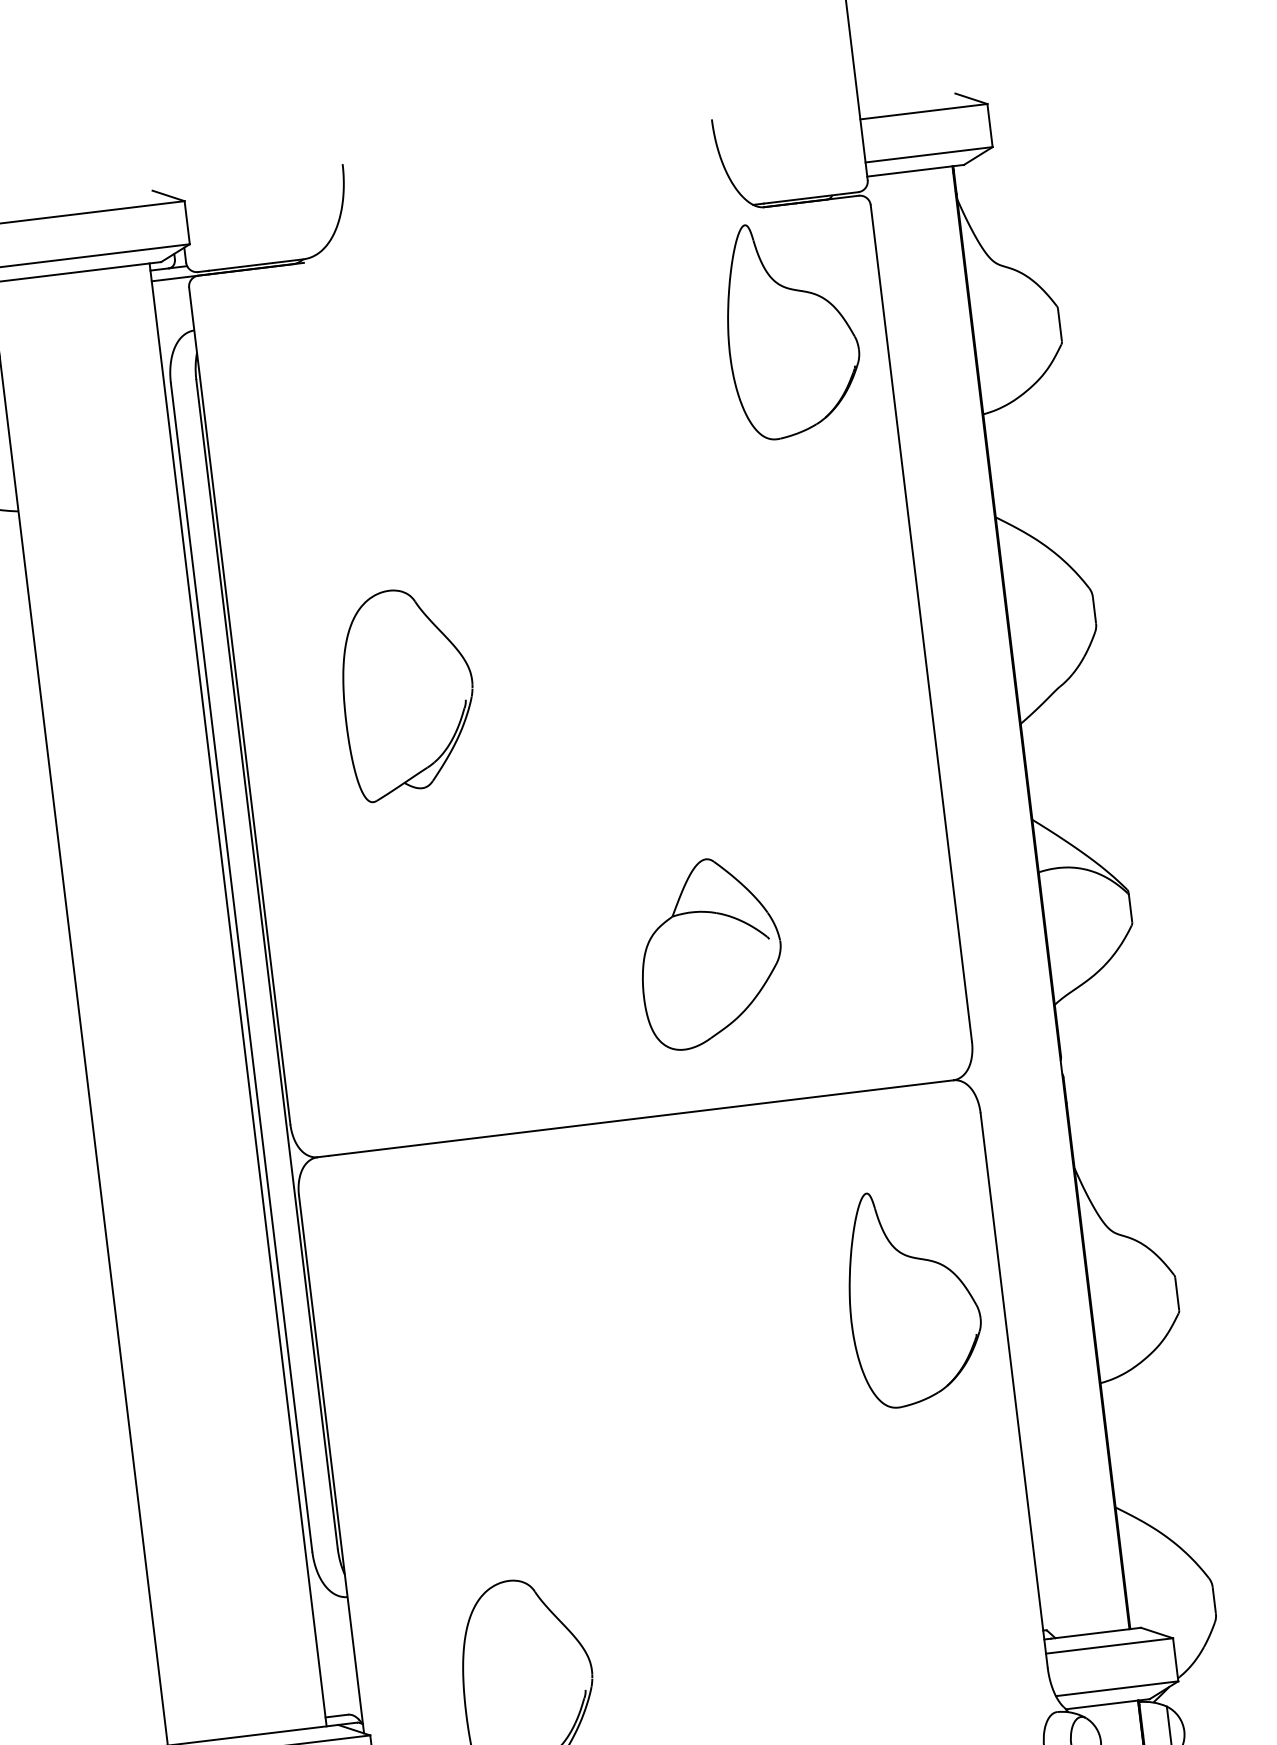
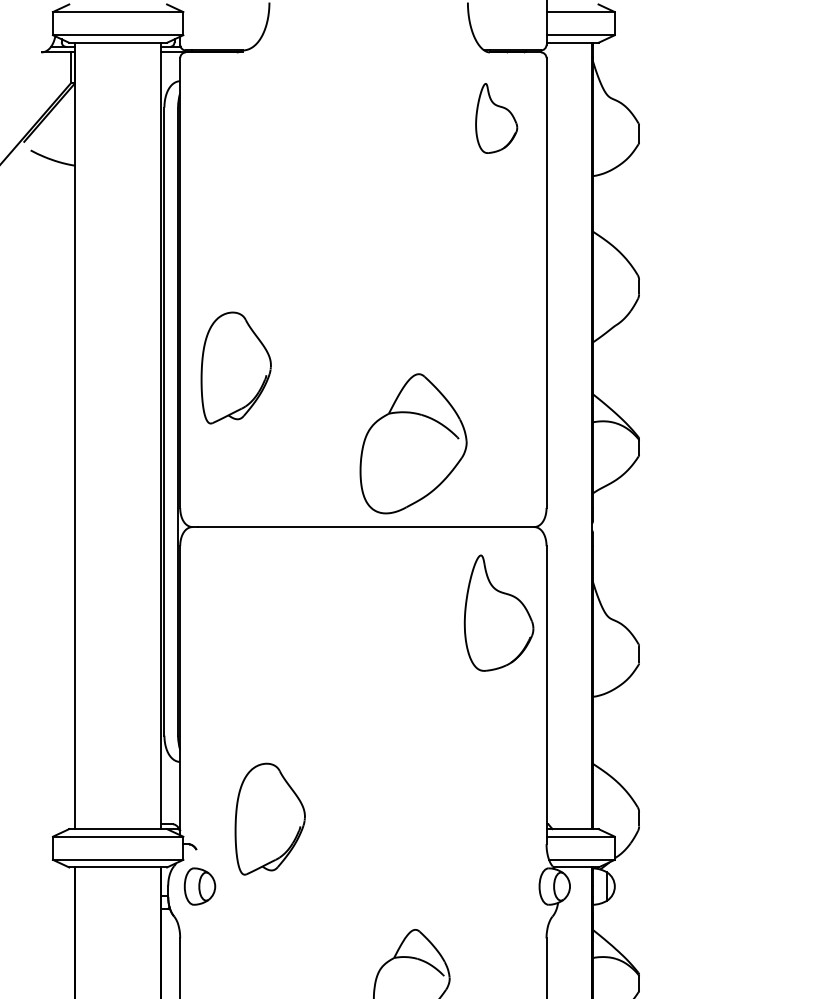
part: (791, 328) -> (496, 118), size x0.6
part: (406, 692) -> (235, 367), moved
part: (709, 952) -> (413, 443), size x1.4
part: (911, 1295) -> (498, 612), moved

